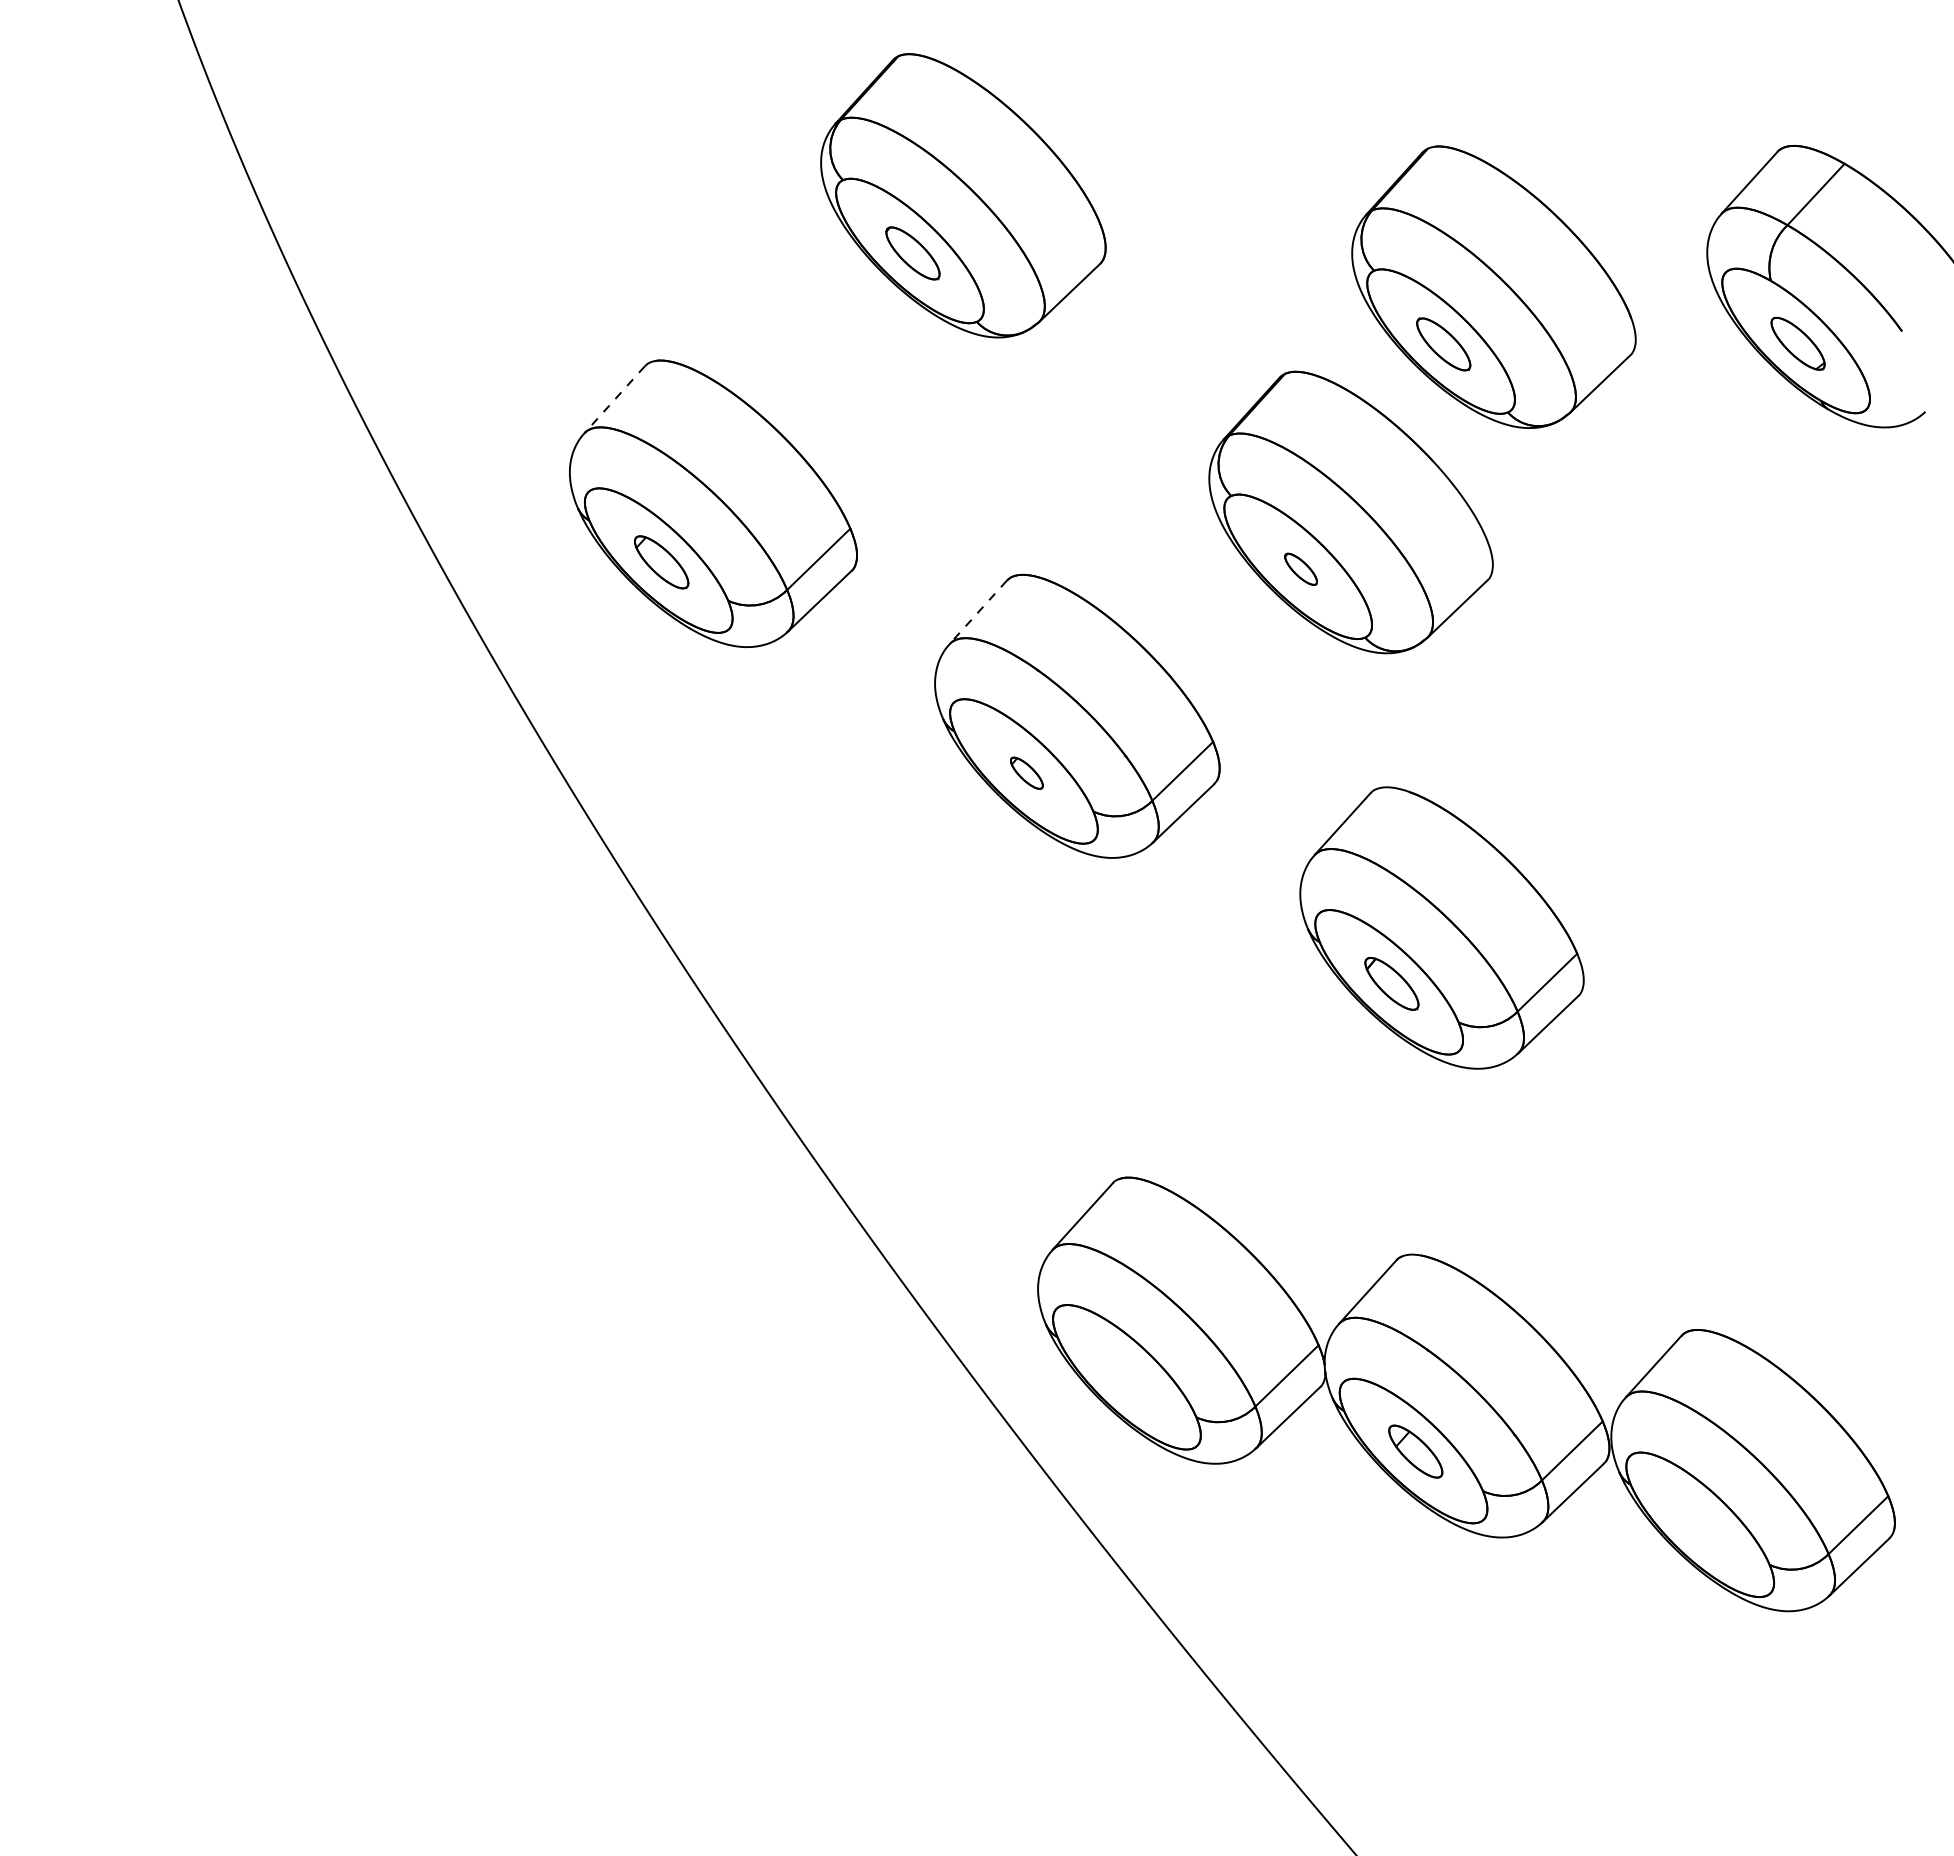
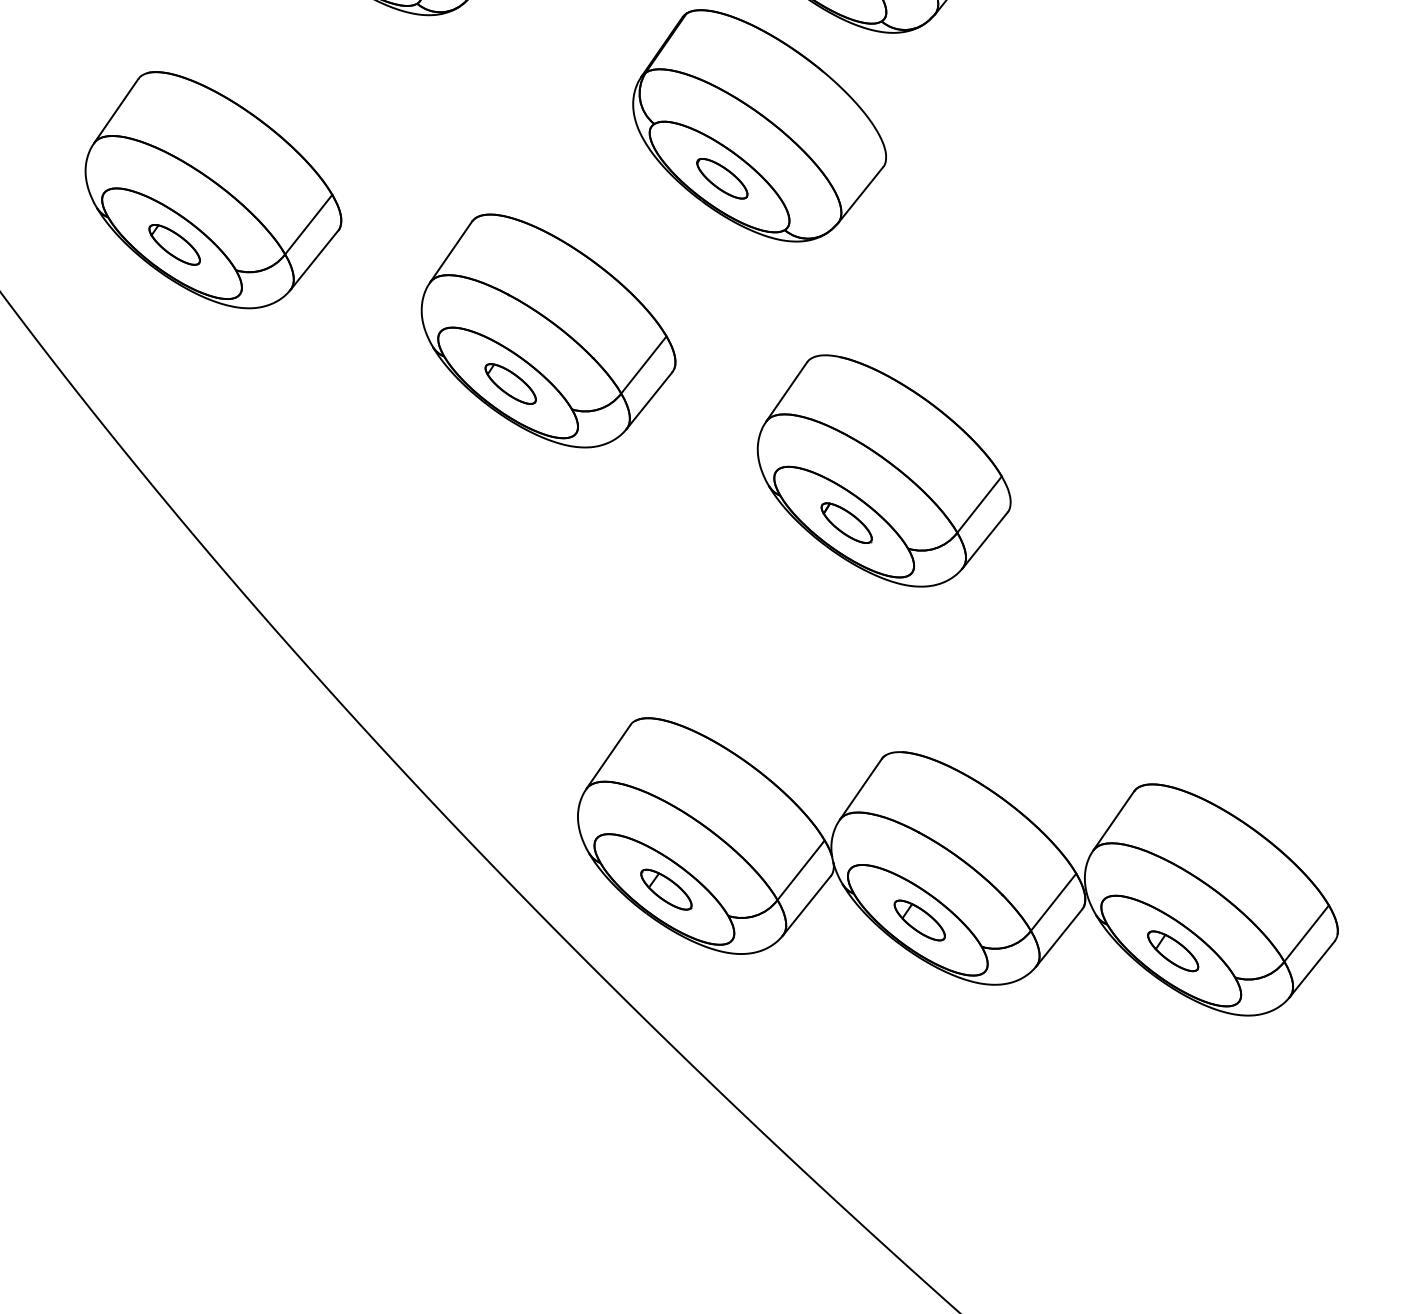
line: (614, 400) -> (116, 111), dashed -> solid
part: (1300, 569) -> (721, 179), size x1.67
line: (978, 612) -> (451, 252), dashed -> solid
part: (1026, 773) -> (510, 384), size x1.67
part: (1128, 1377) -> (665, 889), added
part: (1701, 1525) -> (1172, 951), added

